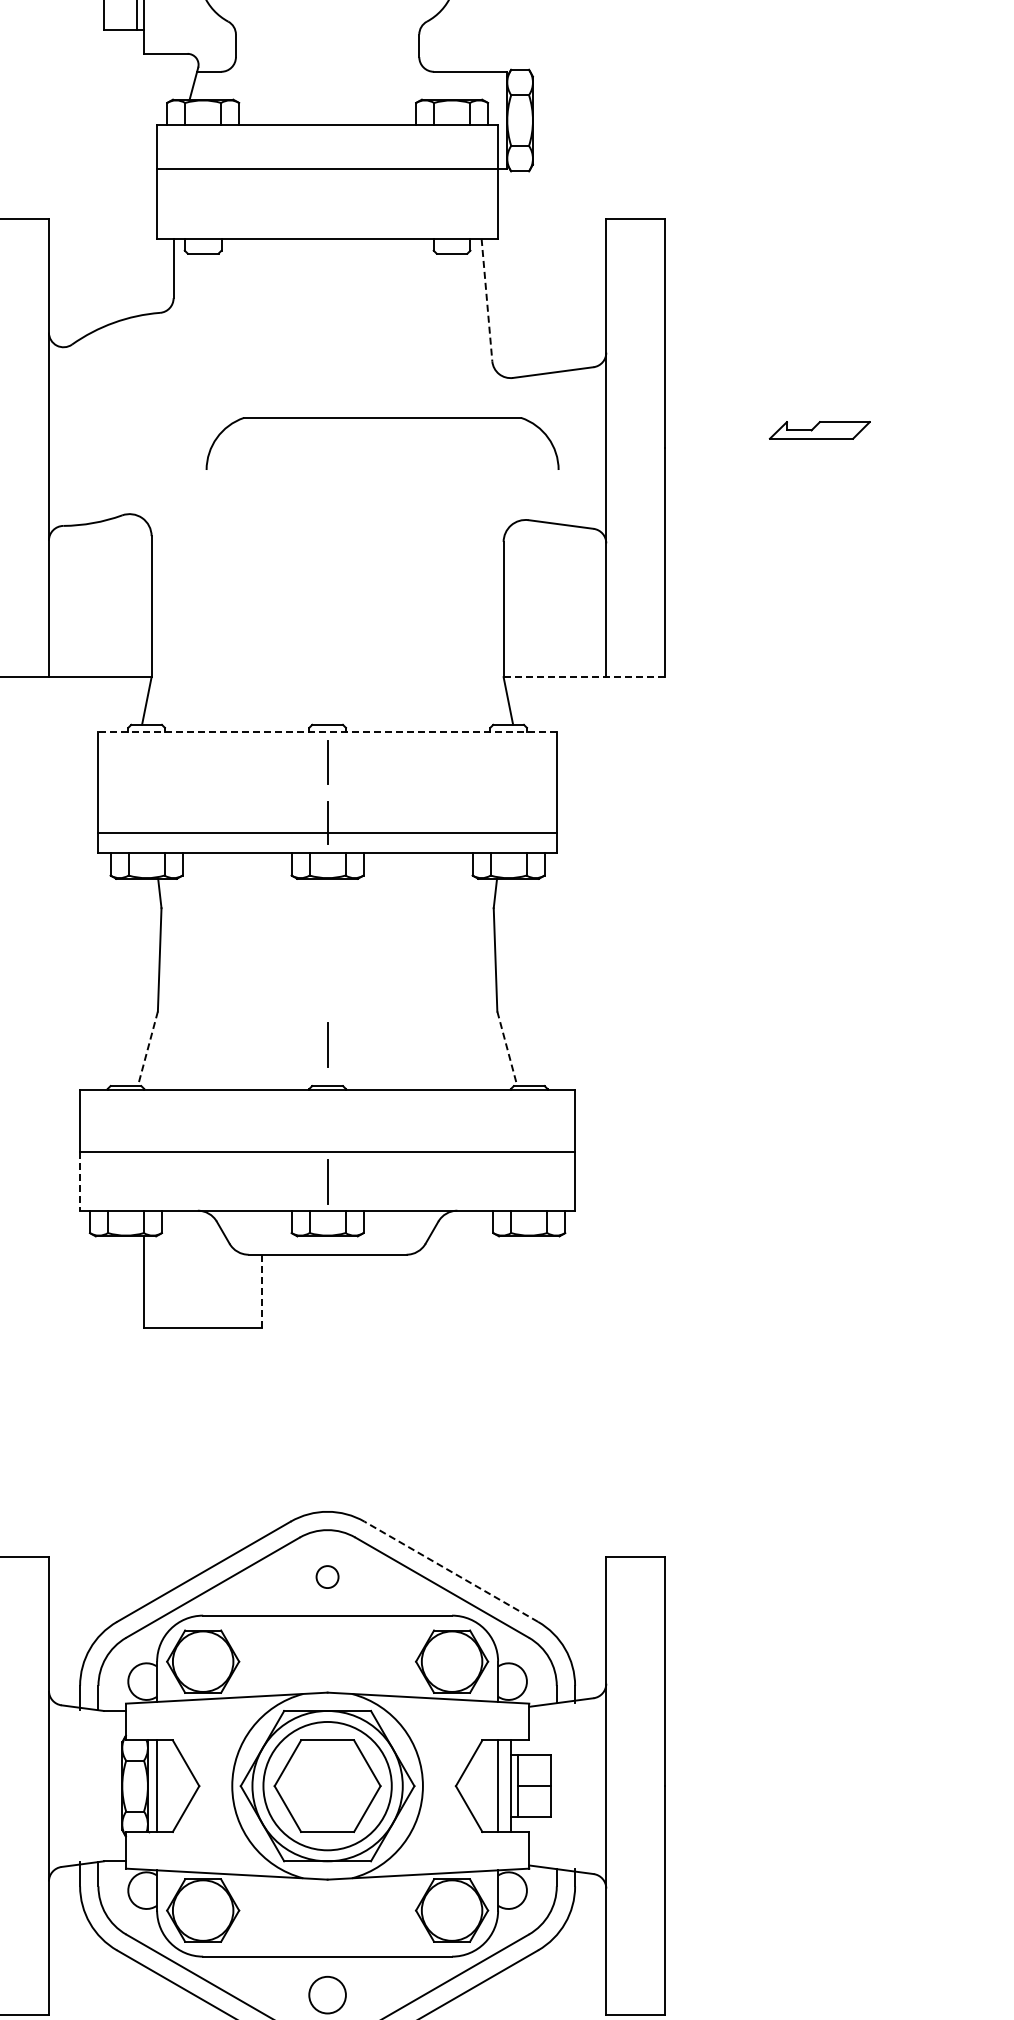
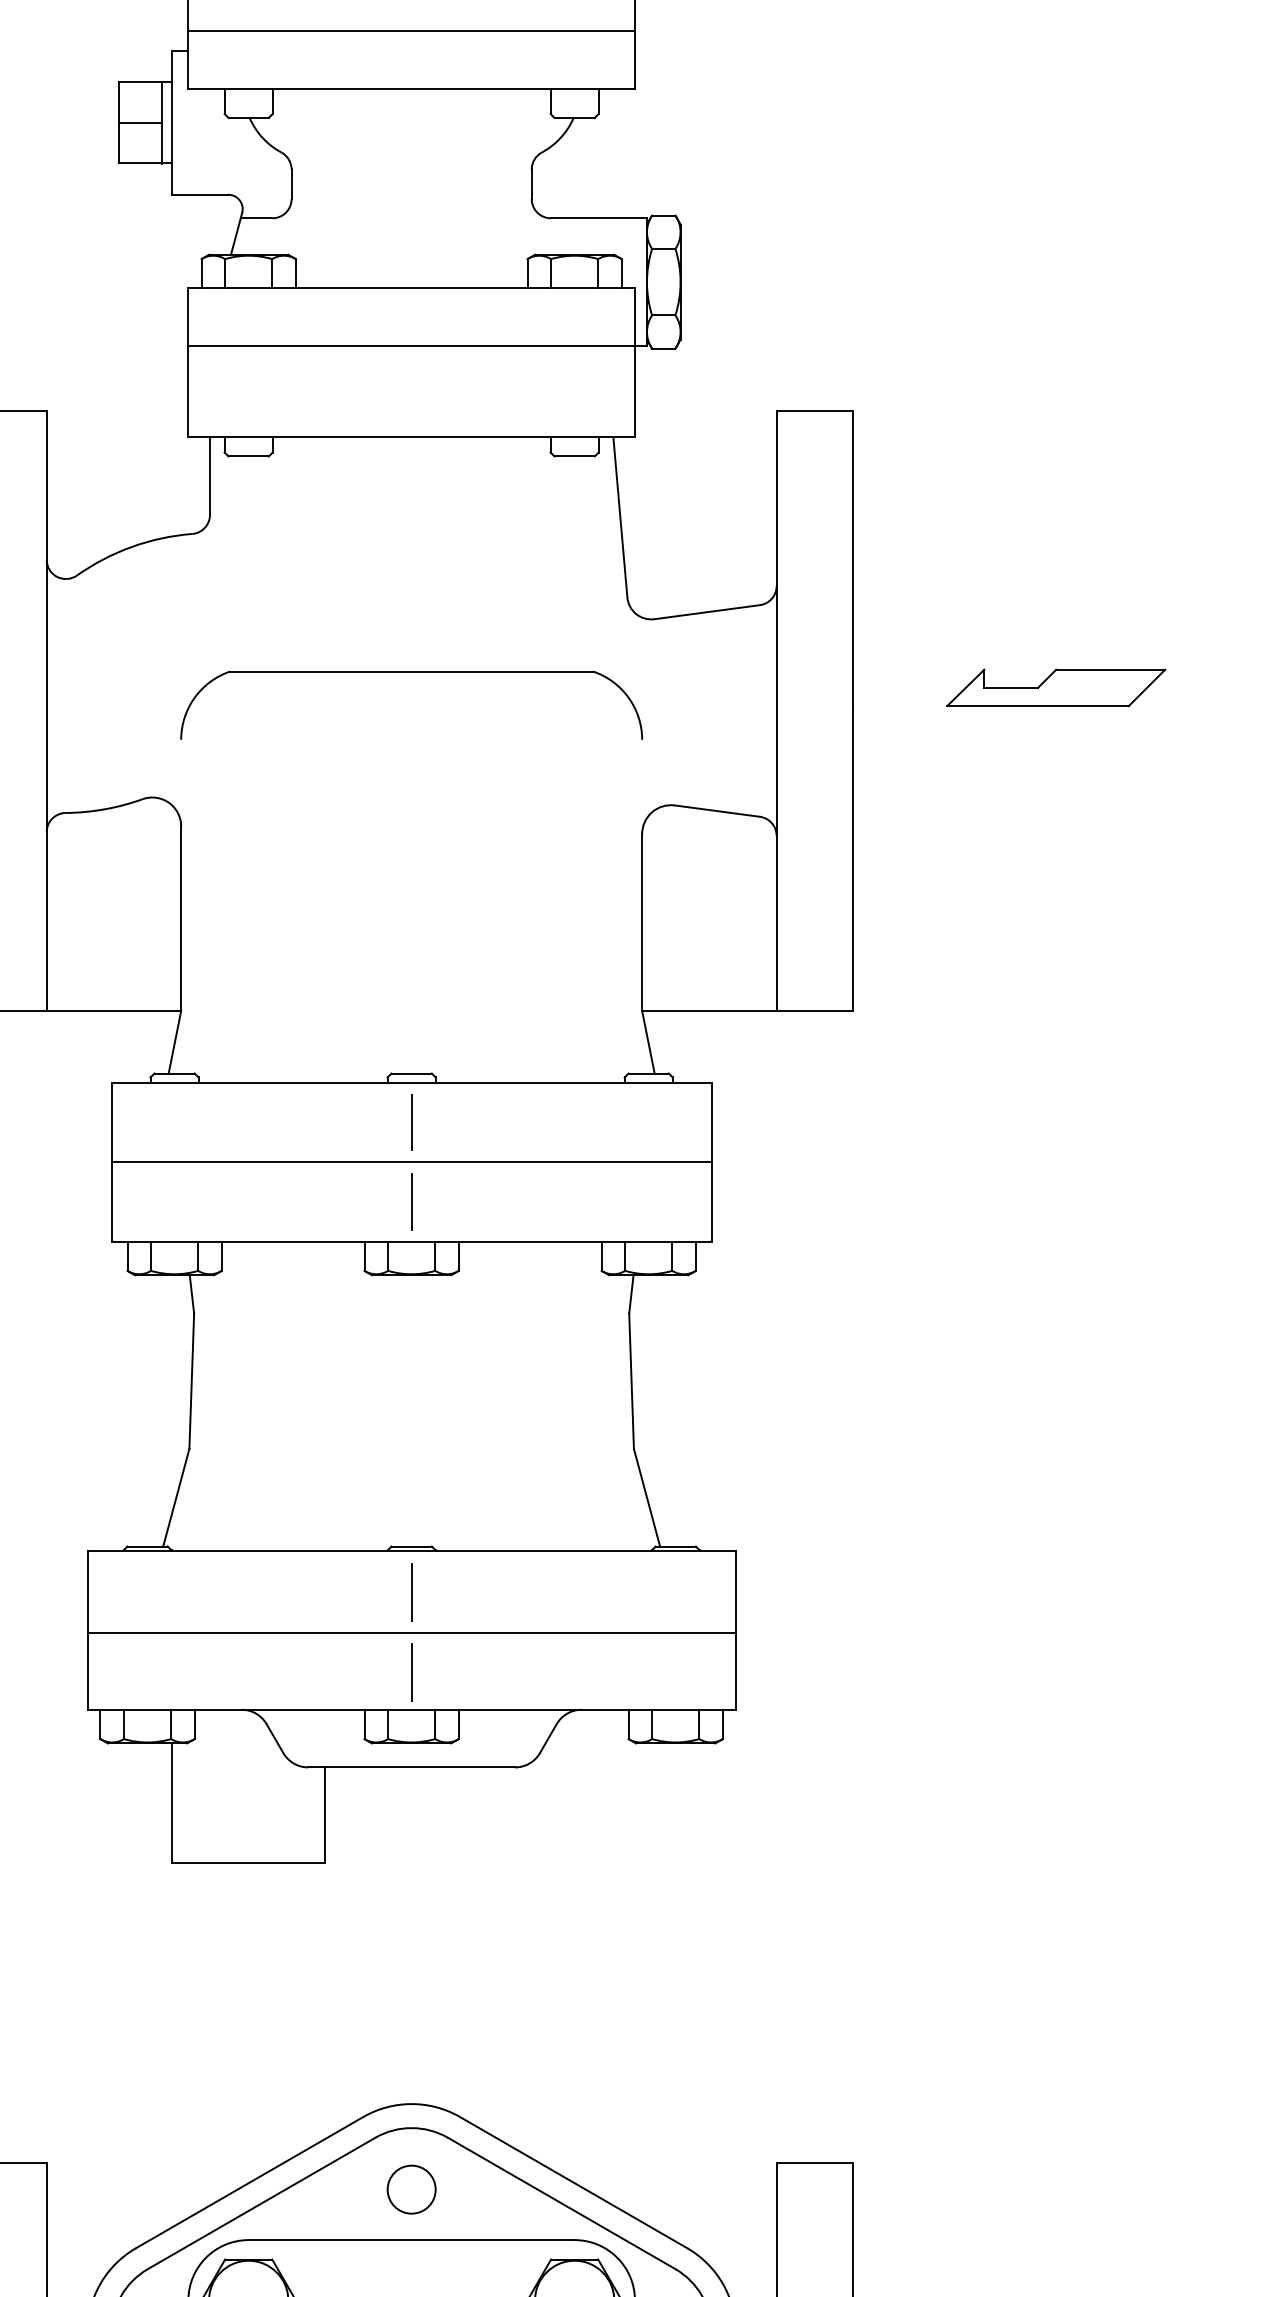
line: (487, 300) -> (621, 517), dashed -> solid
part: (382, 418) -> (411, 672), moved
part: (819, 430) -> (1055, 688), size x1.67
line: (584, 677) -> (748, 1011), dashed -> solid
line: (327, 732) -> (411, 1083), dashed -> solid
line: (327, 832) -> (411, 1162), moved
line: (327, 1044) -> (411, 1591), moved
line: (147, 1048) -> (175, 1497), dashed -> solid
line: (507, 1048) -> (647, 1497), dashed -> solid
line: (80, 1181) -> (88, 1671), dashed -> solid
line: (261, 1291) -> (325, 1815), dashed -> solid
line: (450, 1571) -> (572, 2182), dashed -> solid
circle: (327, 1576) -> (411, 2188), size x1.67

